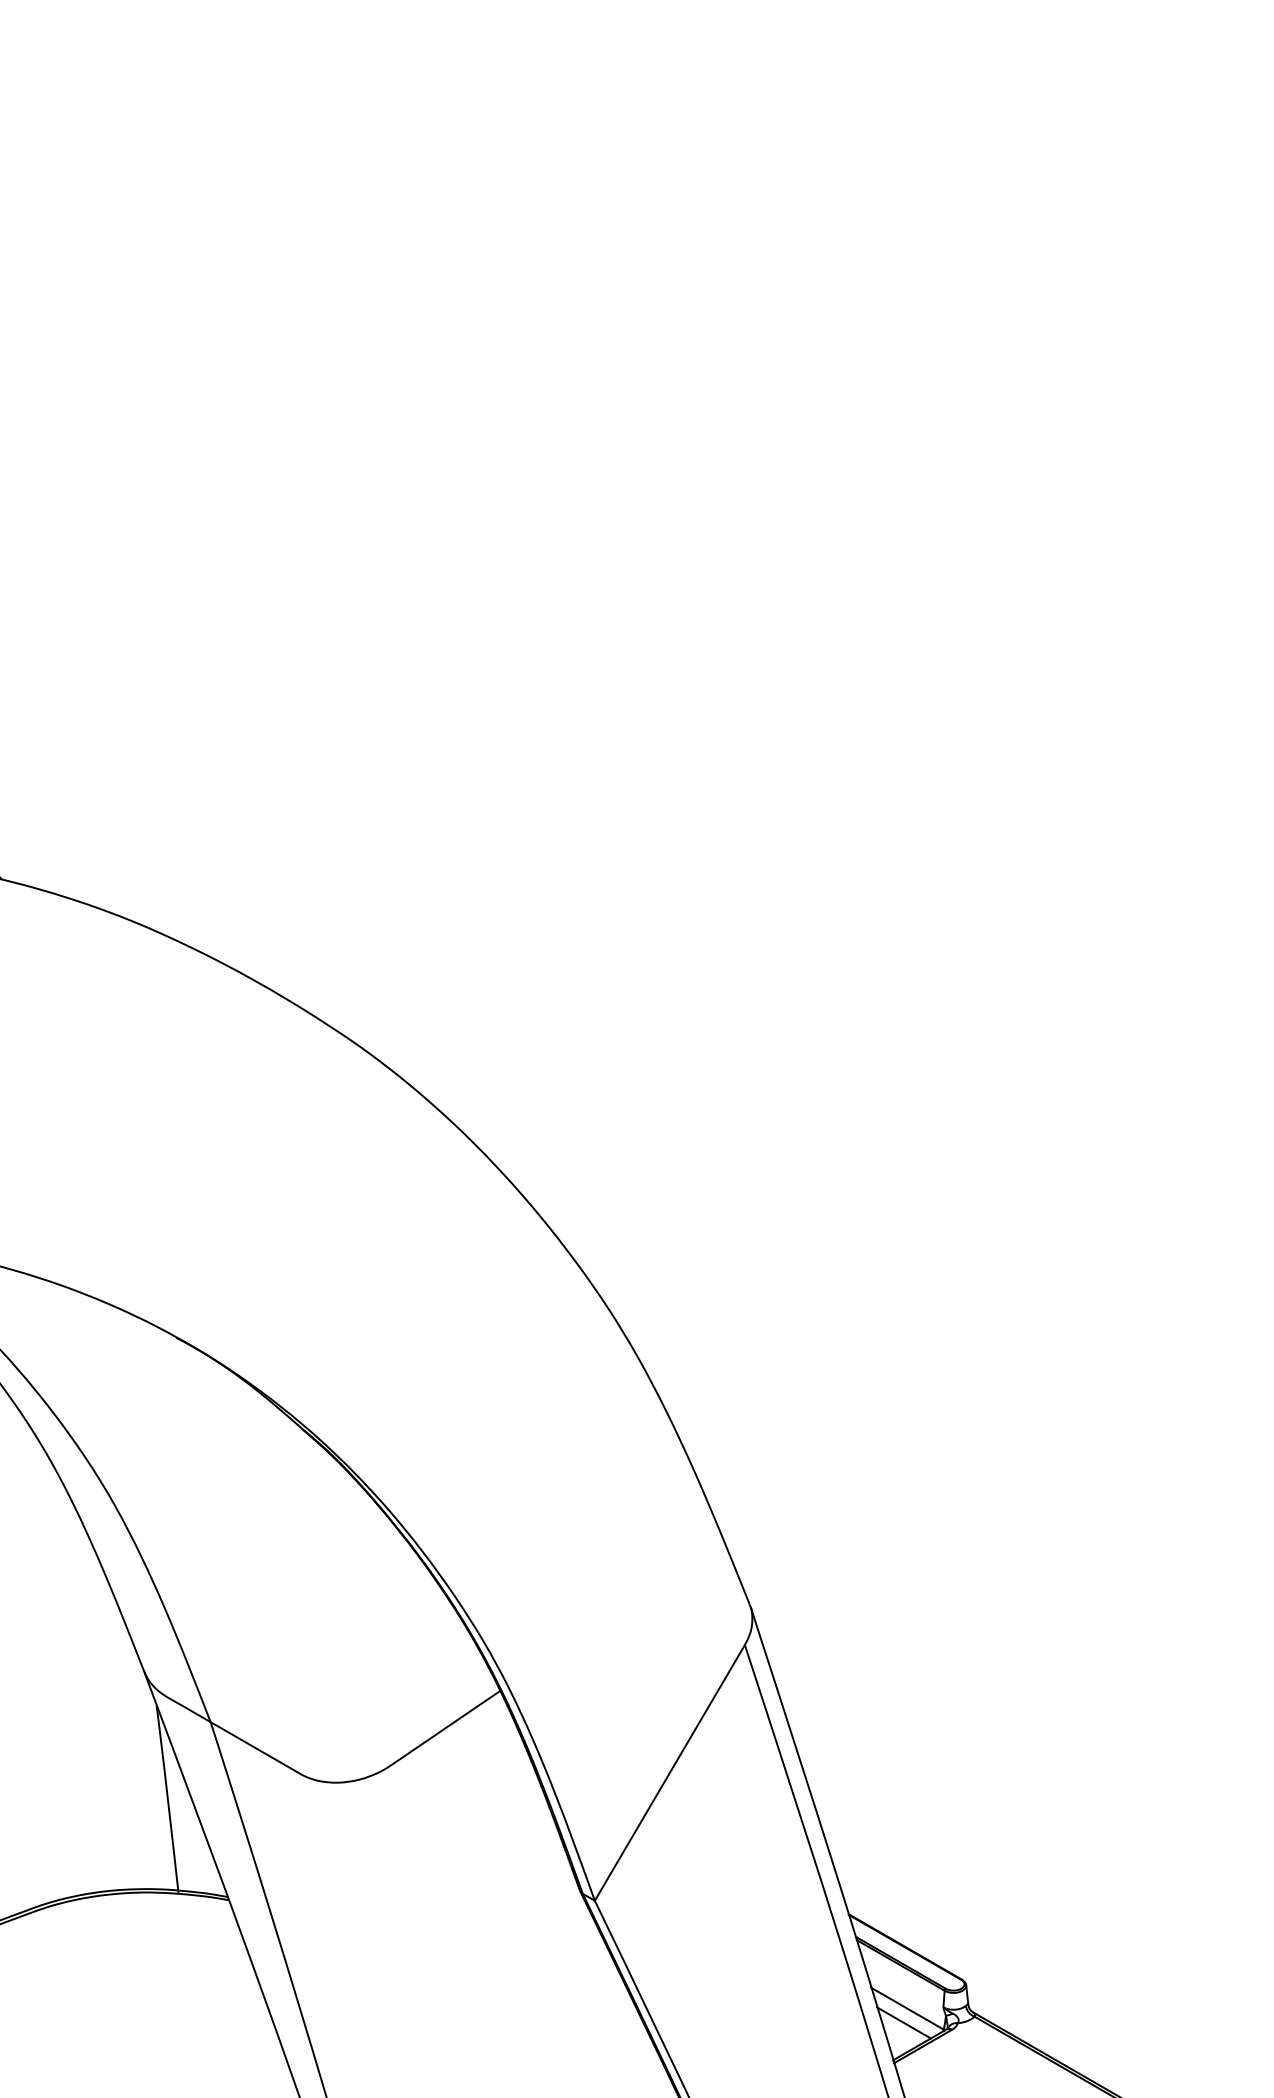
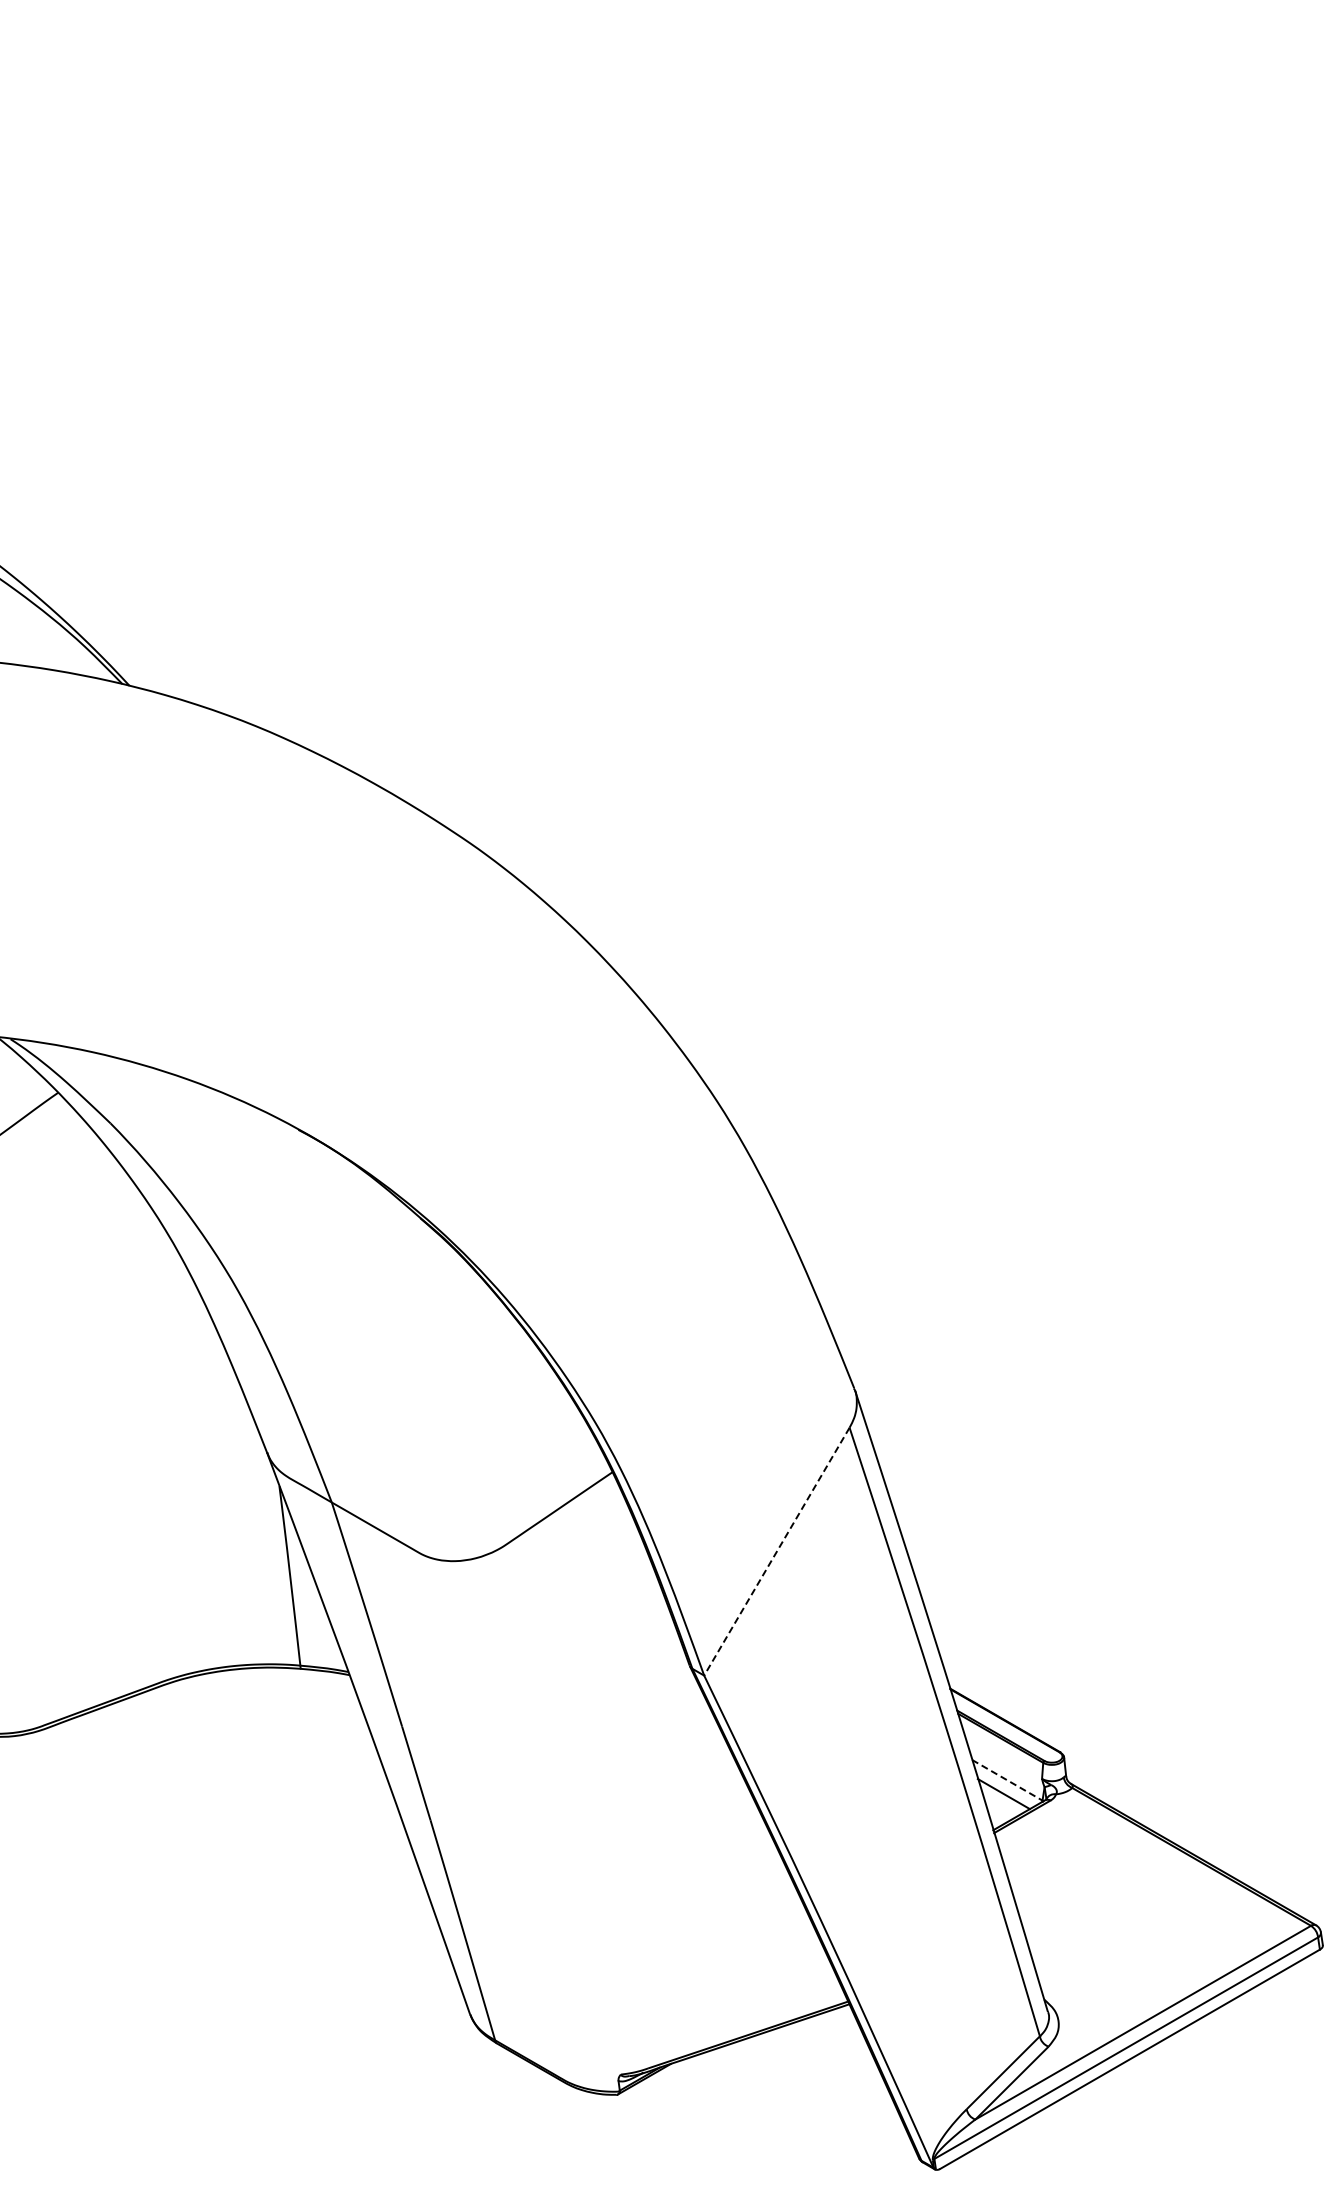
line: (669, 1772) -> (776, 1551), solid -> dashed
line: (907, 2008) -> (1007, 1780), solid -> dashed

